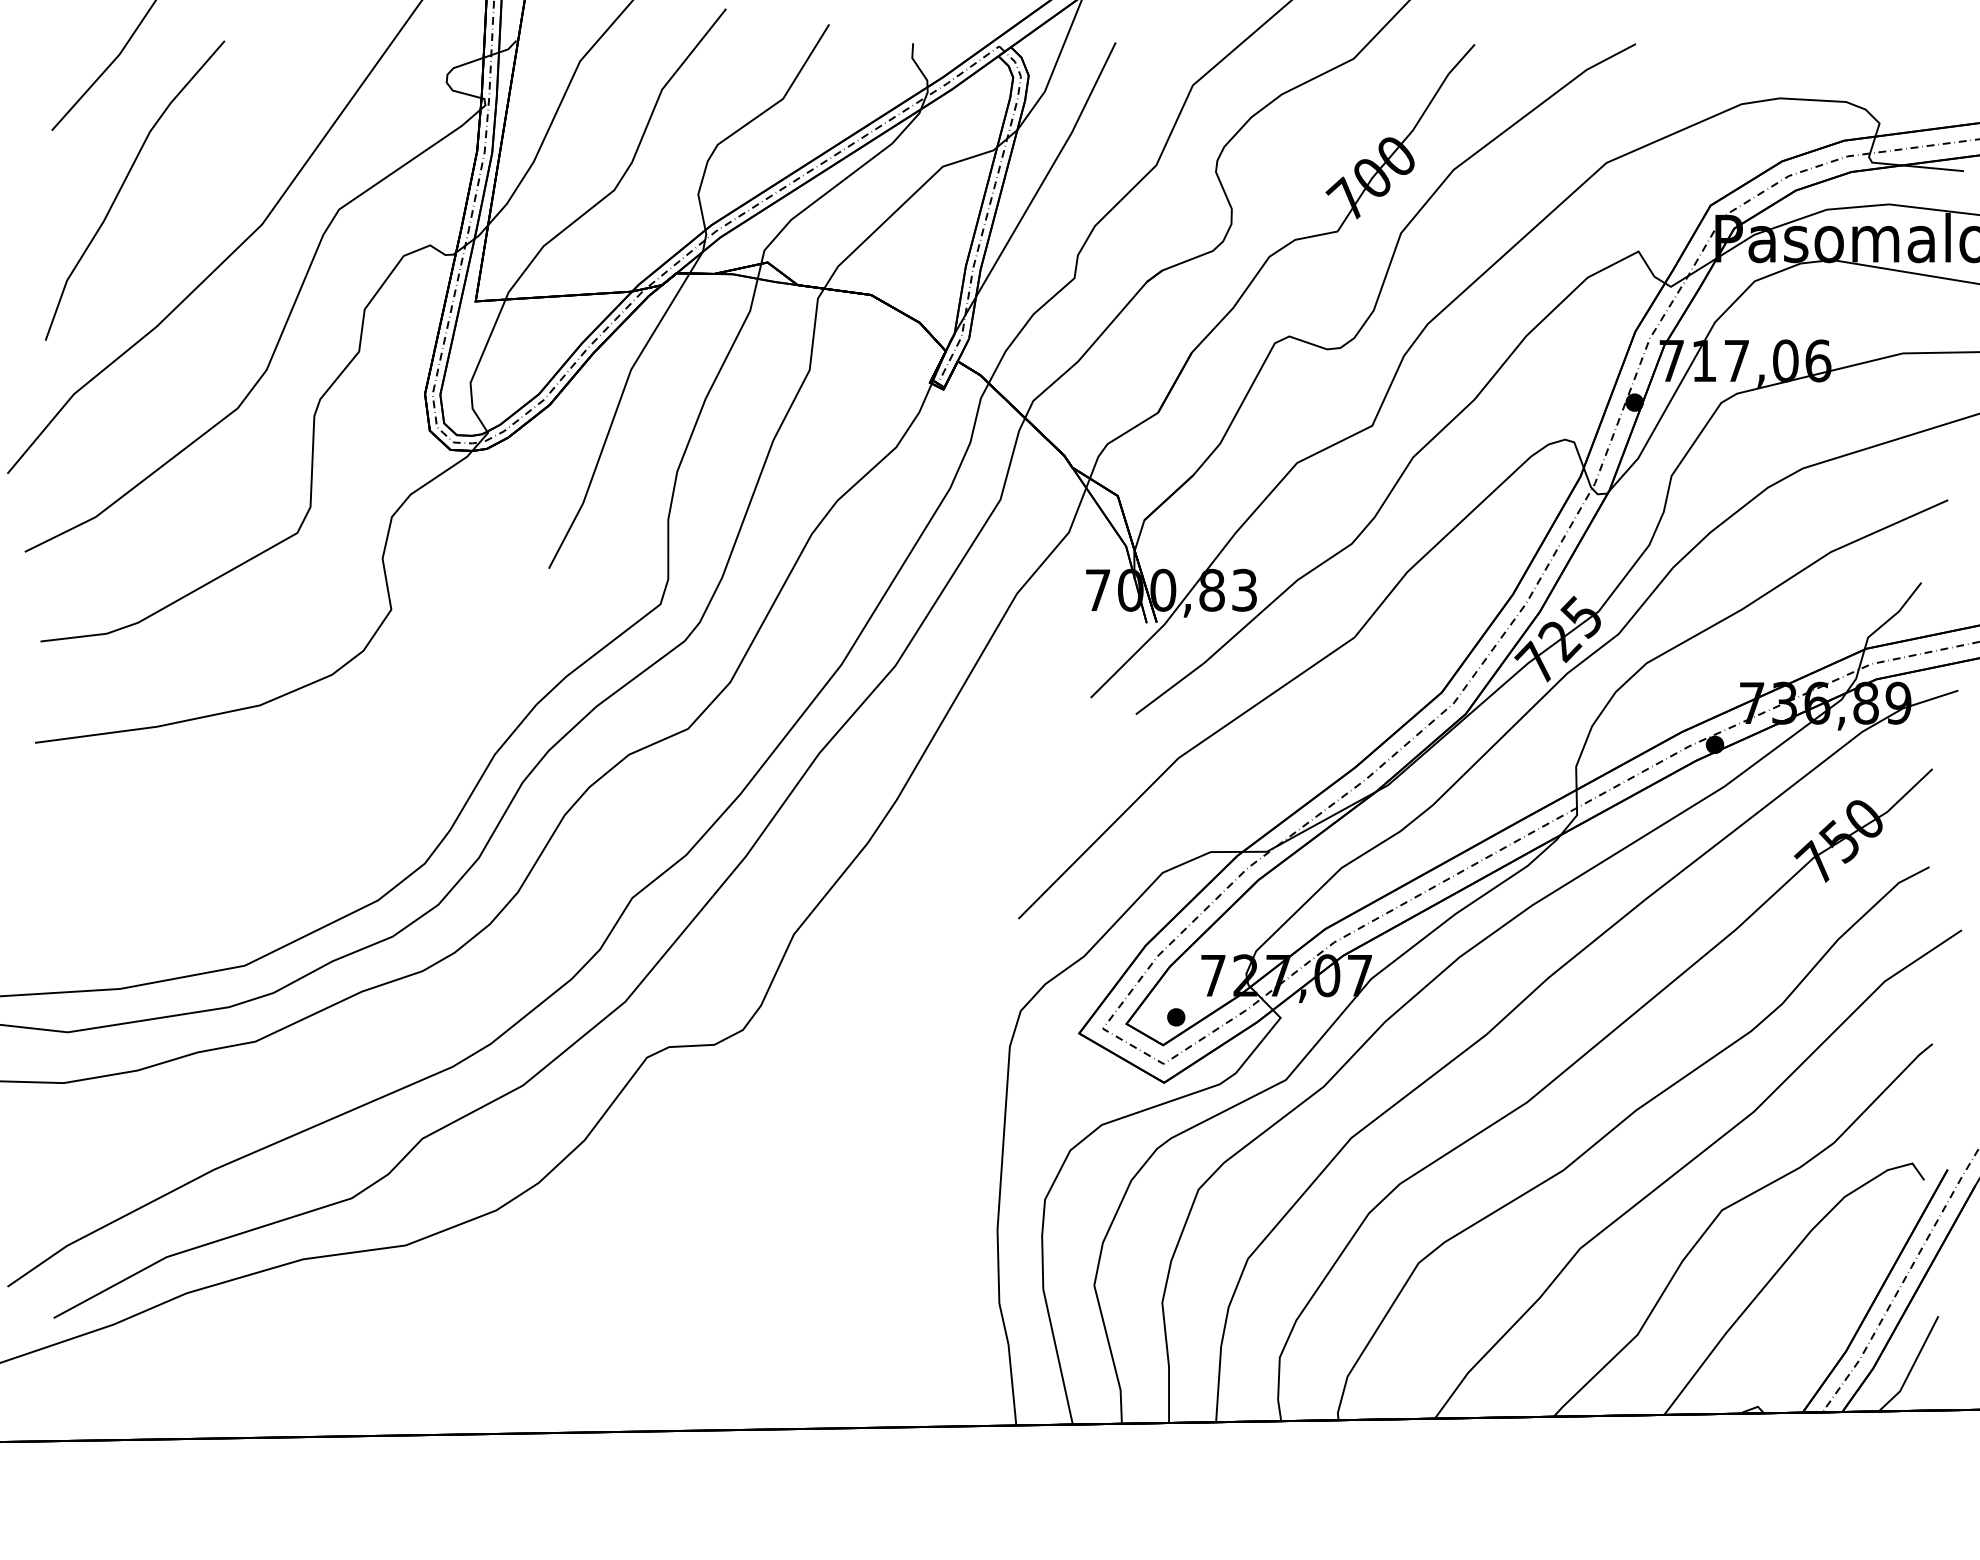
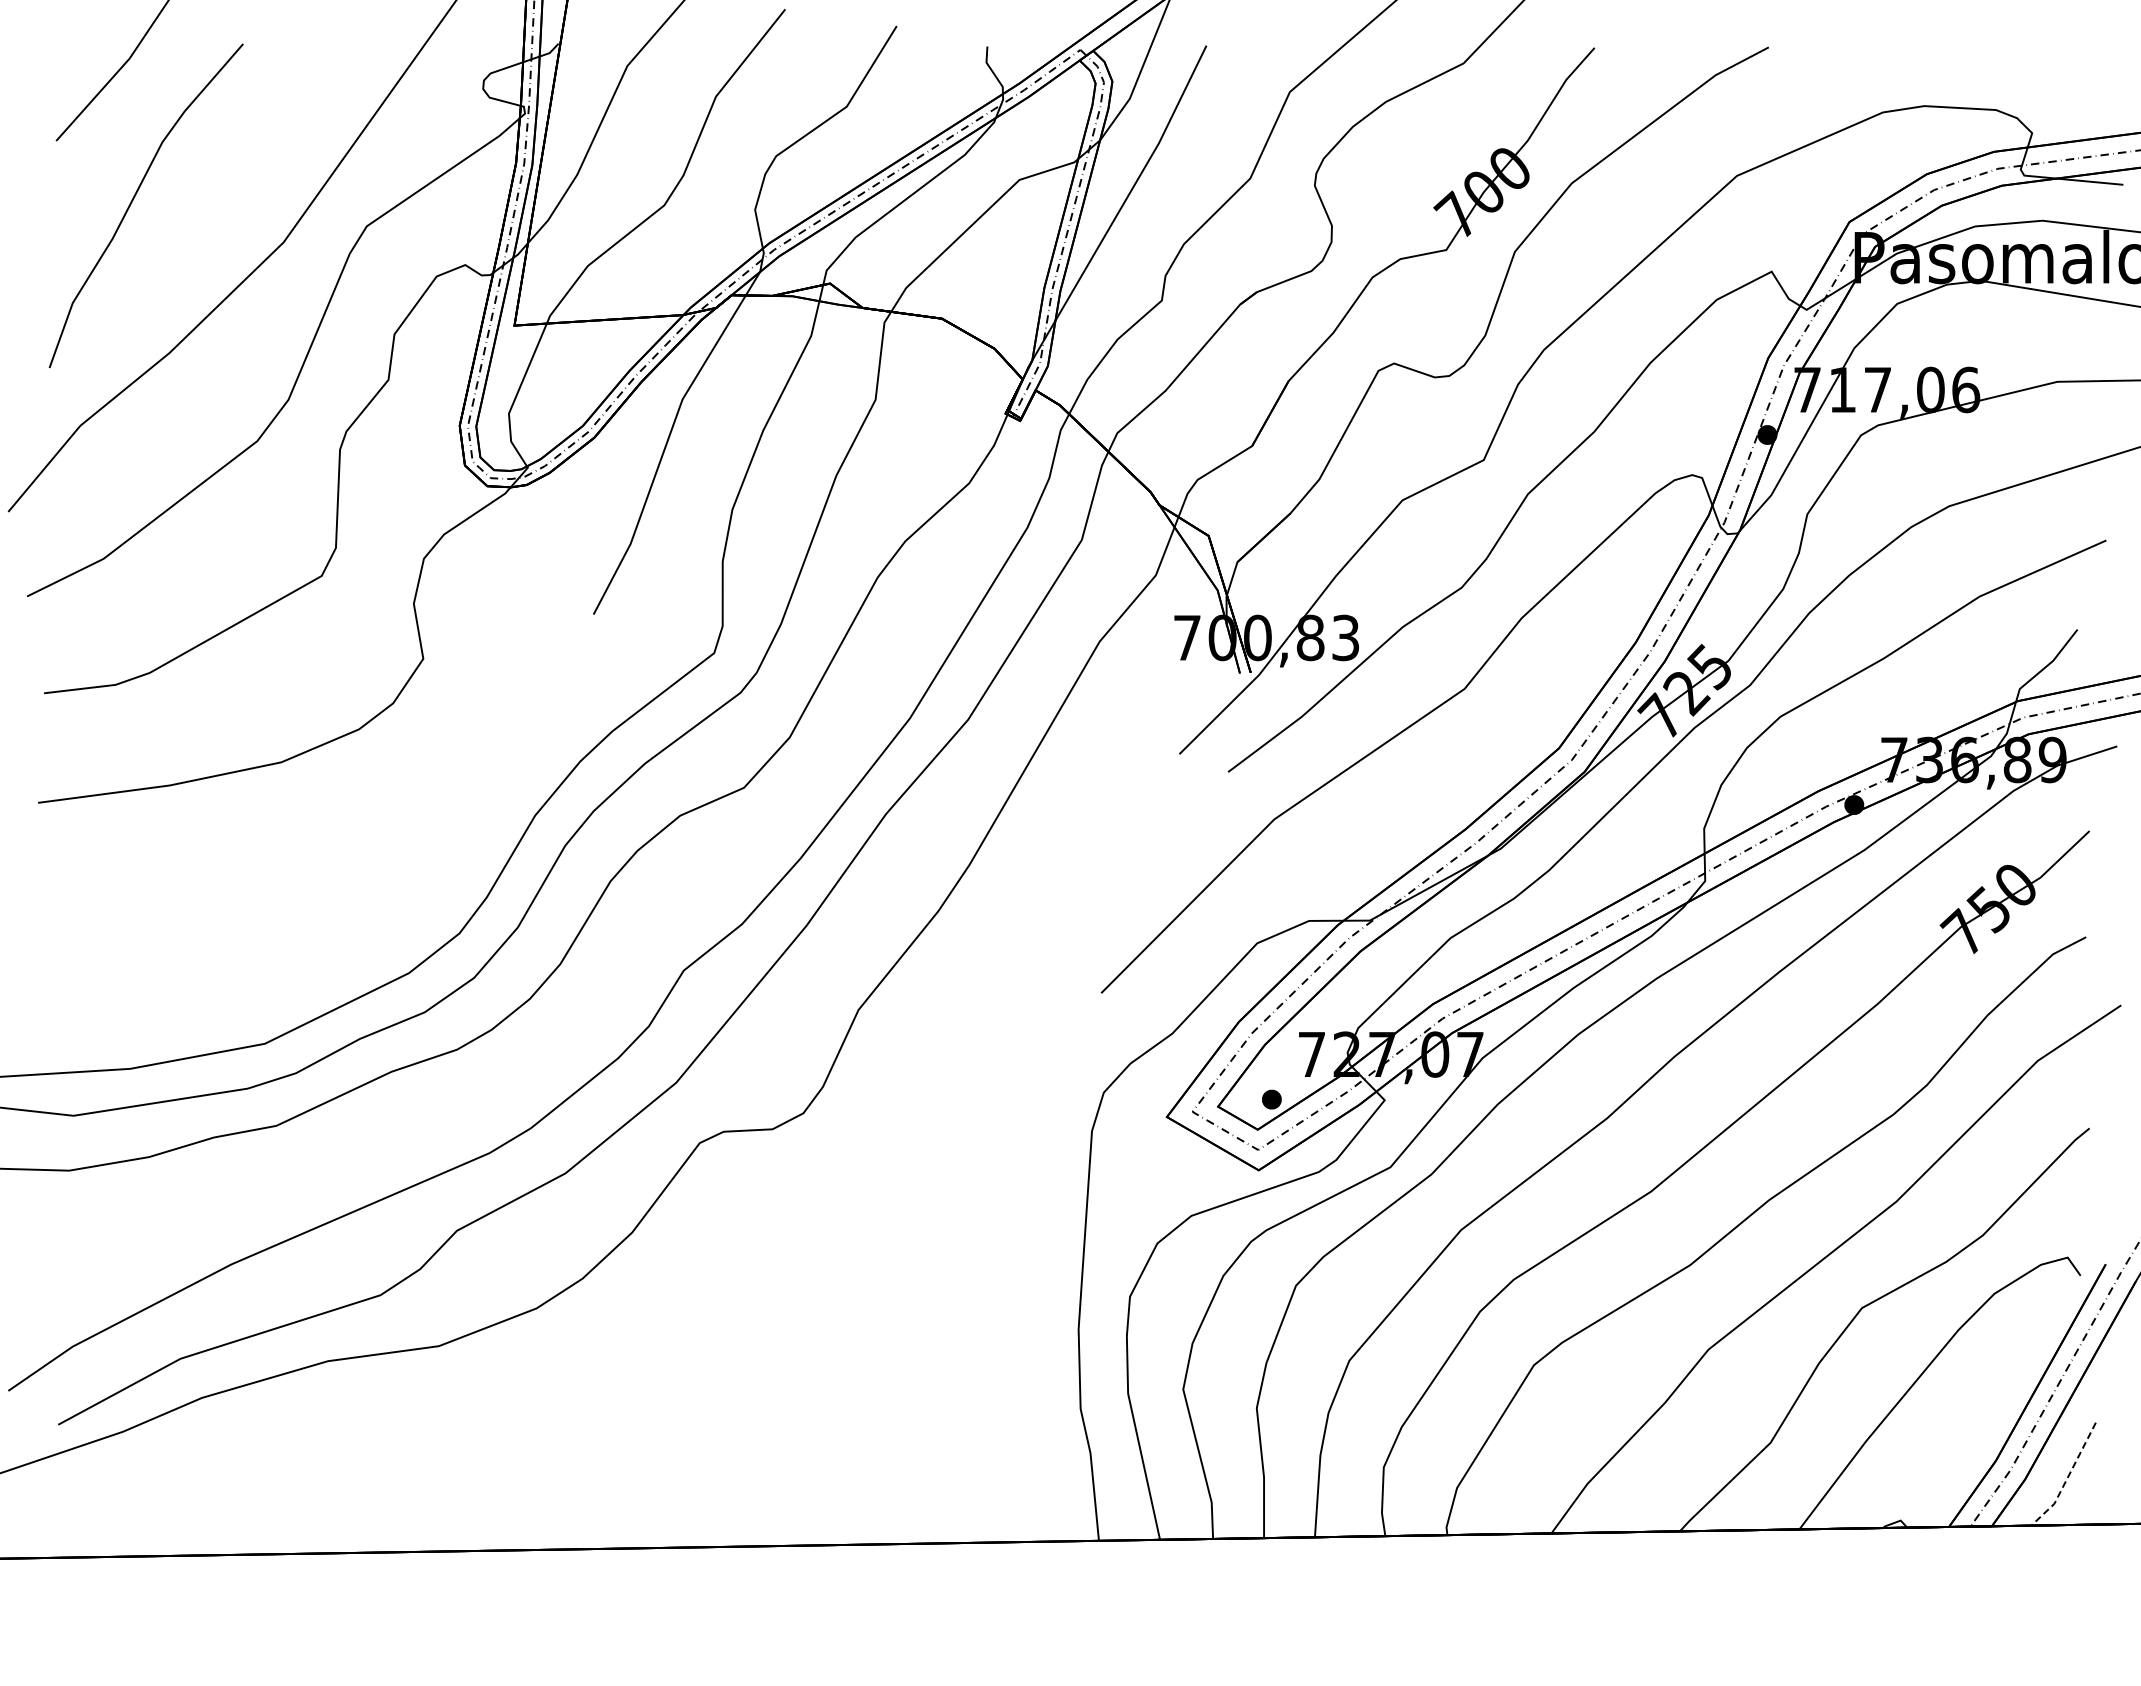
line: (1912, 1367) -> (2067, 1478), solid -> dashed

